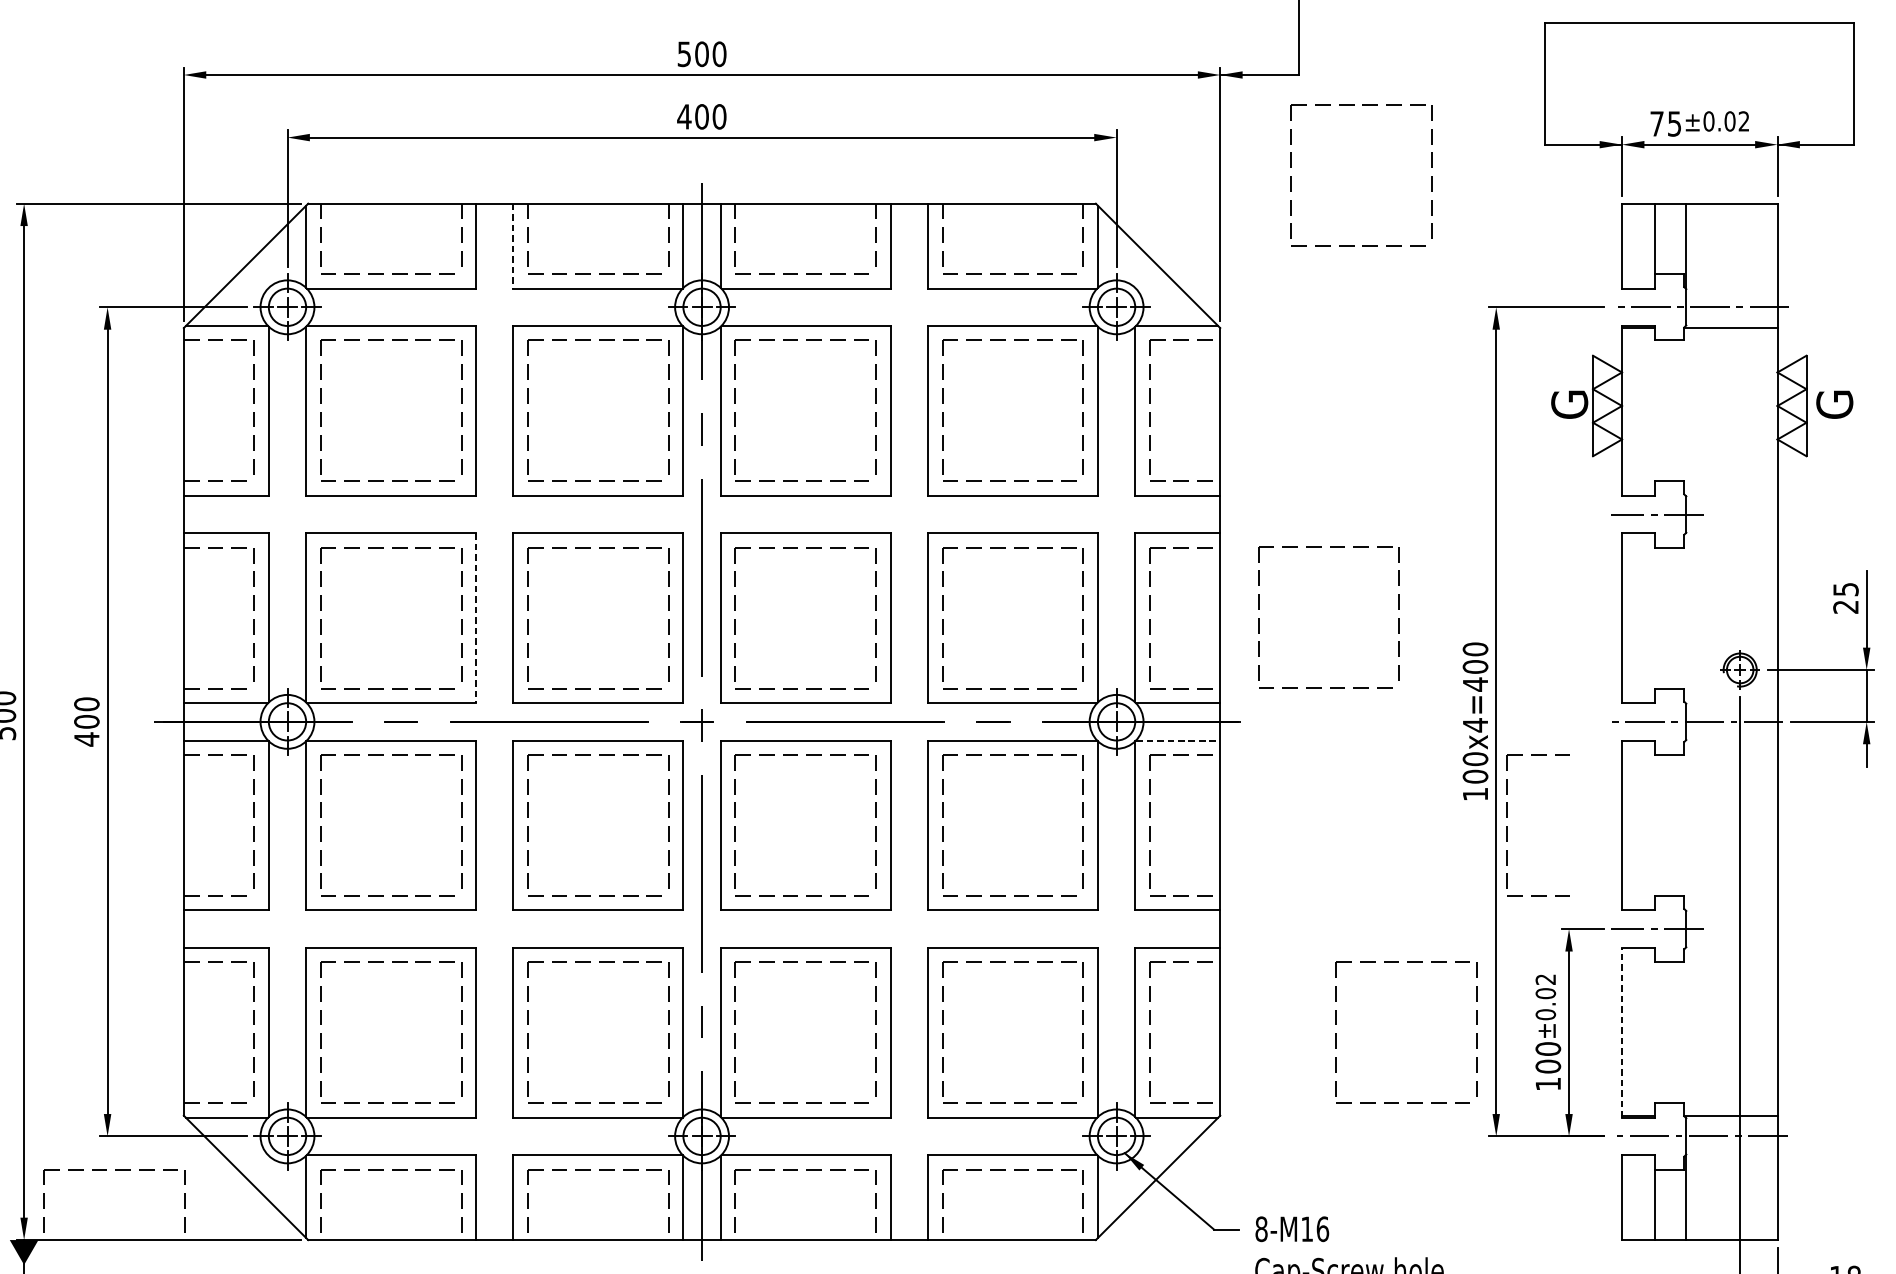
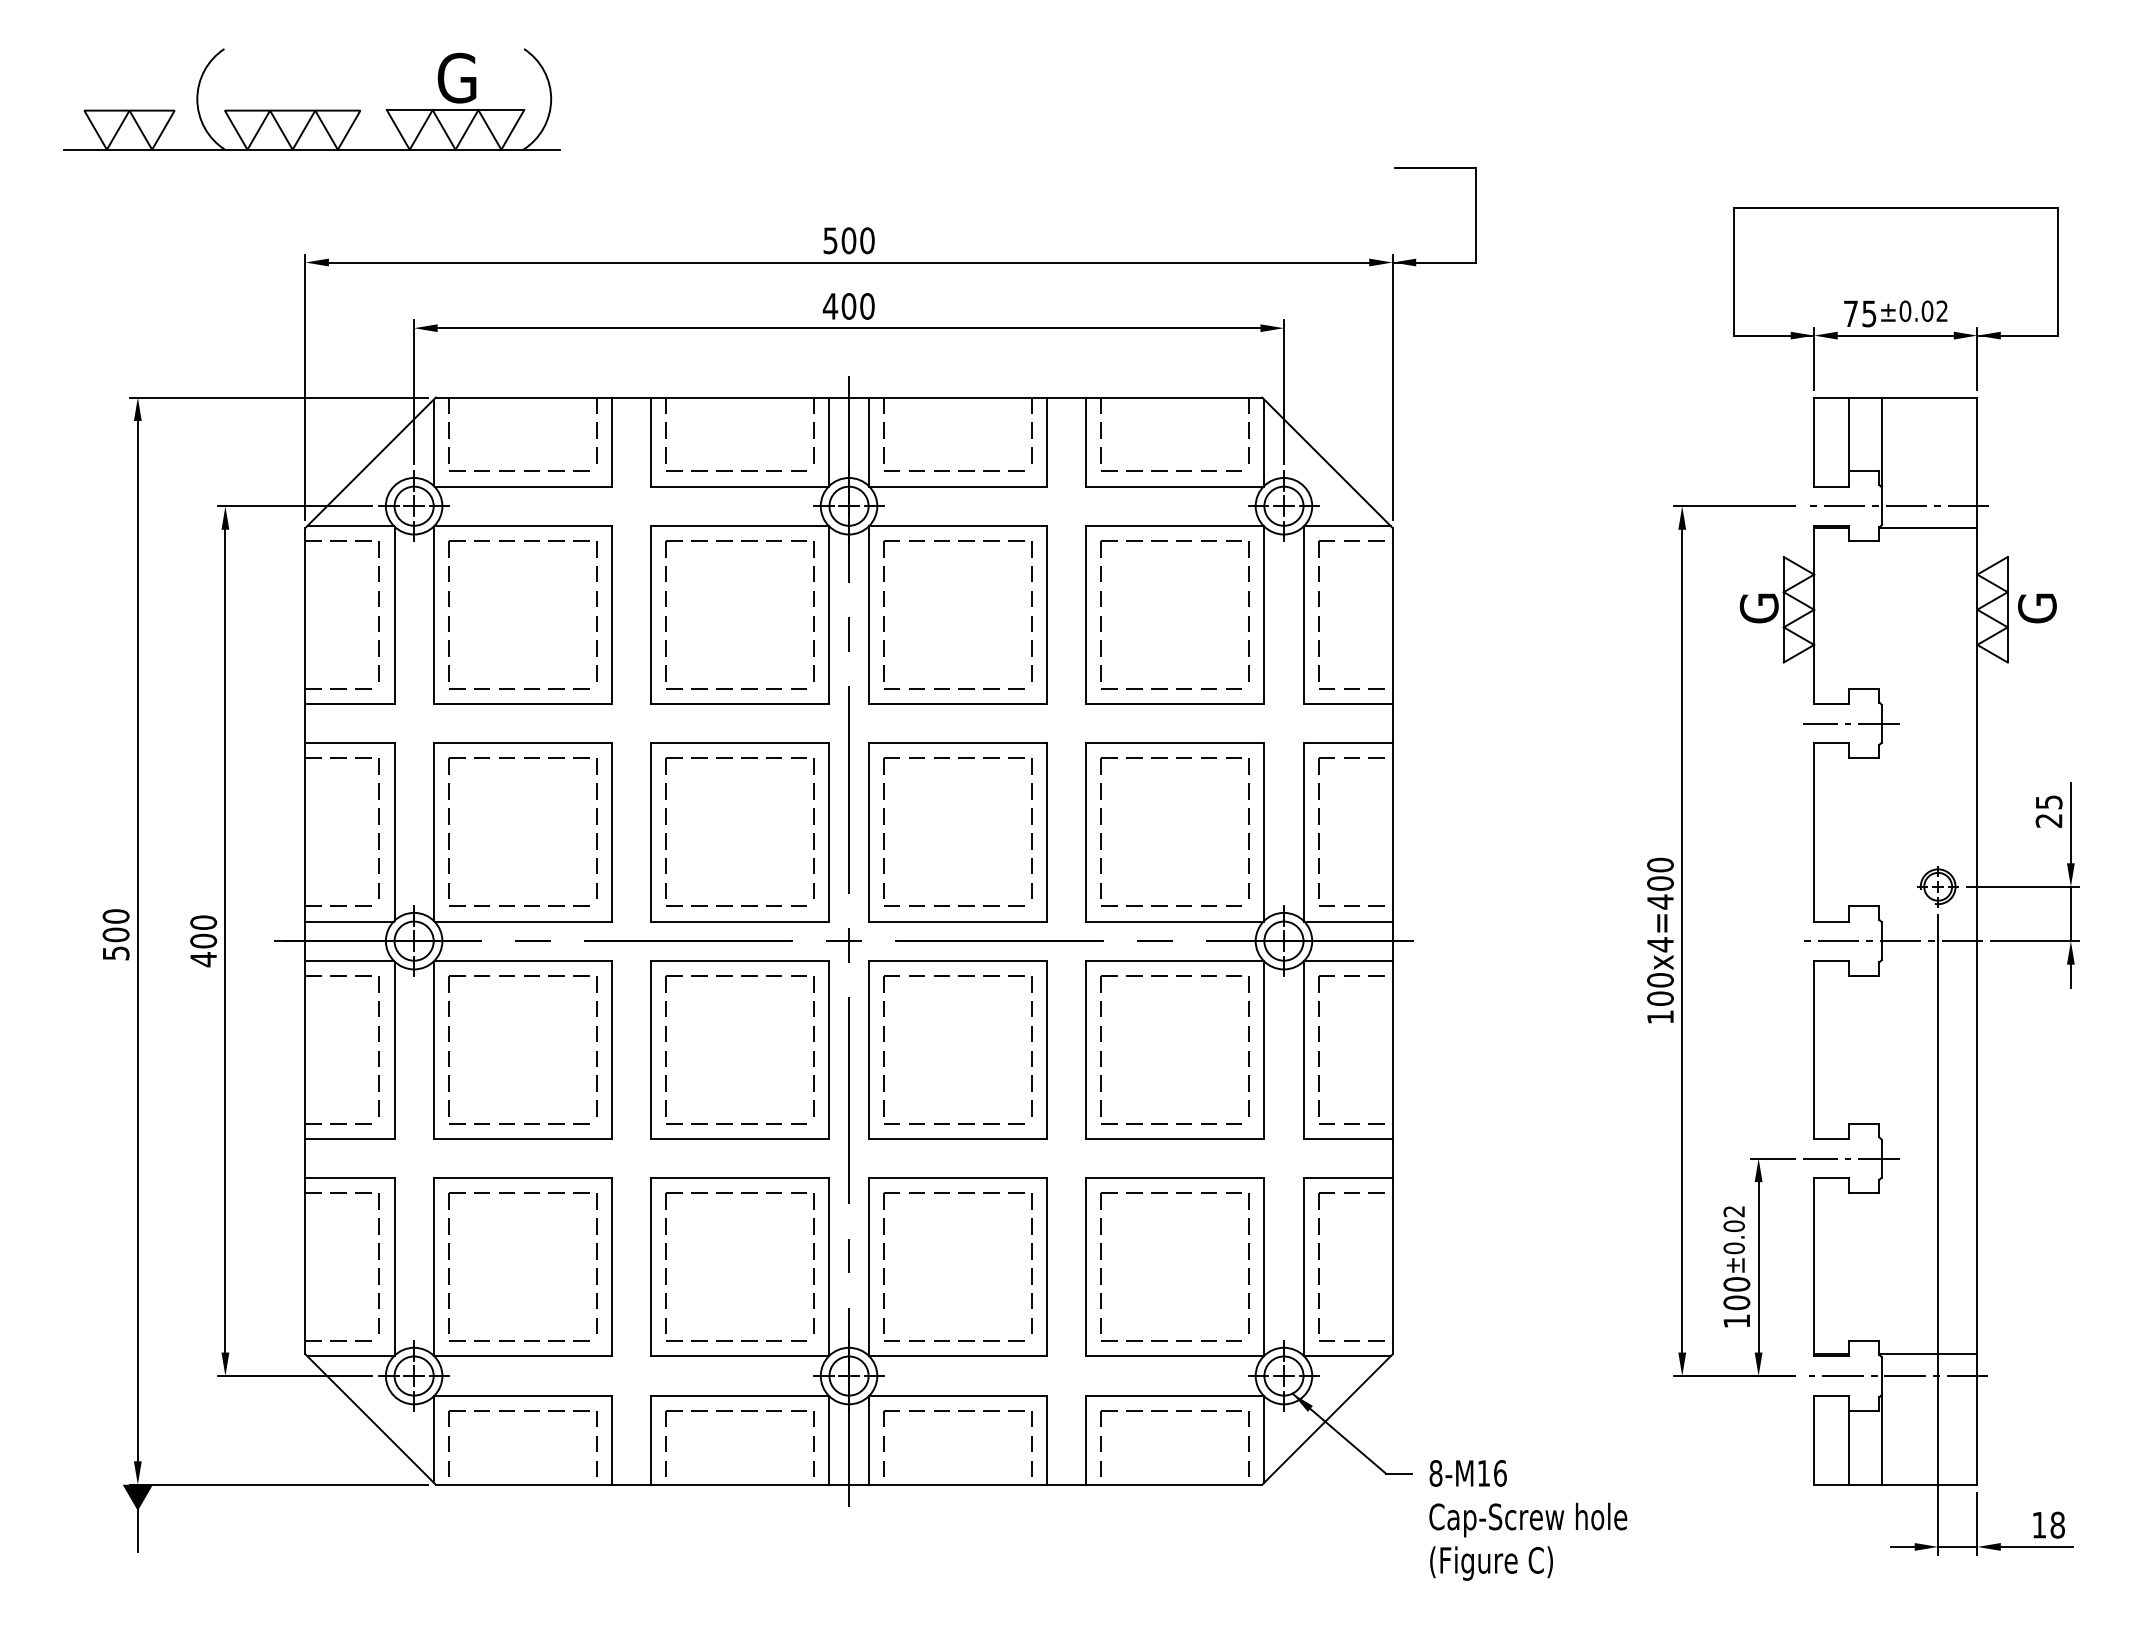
part: (1363, 105) -> (1542, 294), removed
line: (513, 246) -> (651, 442), dashed -> solid
part: (1329, 546) -> (1507, 757), removed
line: (476, 618) -> (612, 832), dashed -> solid
line: (1179, 740) -> (1349, 960), dashed -> solid
part: (1507, 827) -> (1694, 1051), removed
part: (1407, 962) -> (1589, 1193), removed
line: (1622, 1031) -> (1814, 1266), dashed -> solid
part: (116, 1170) -> (234, 1411), removed

